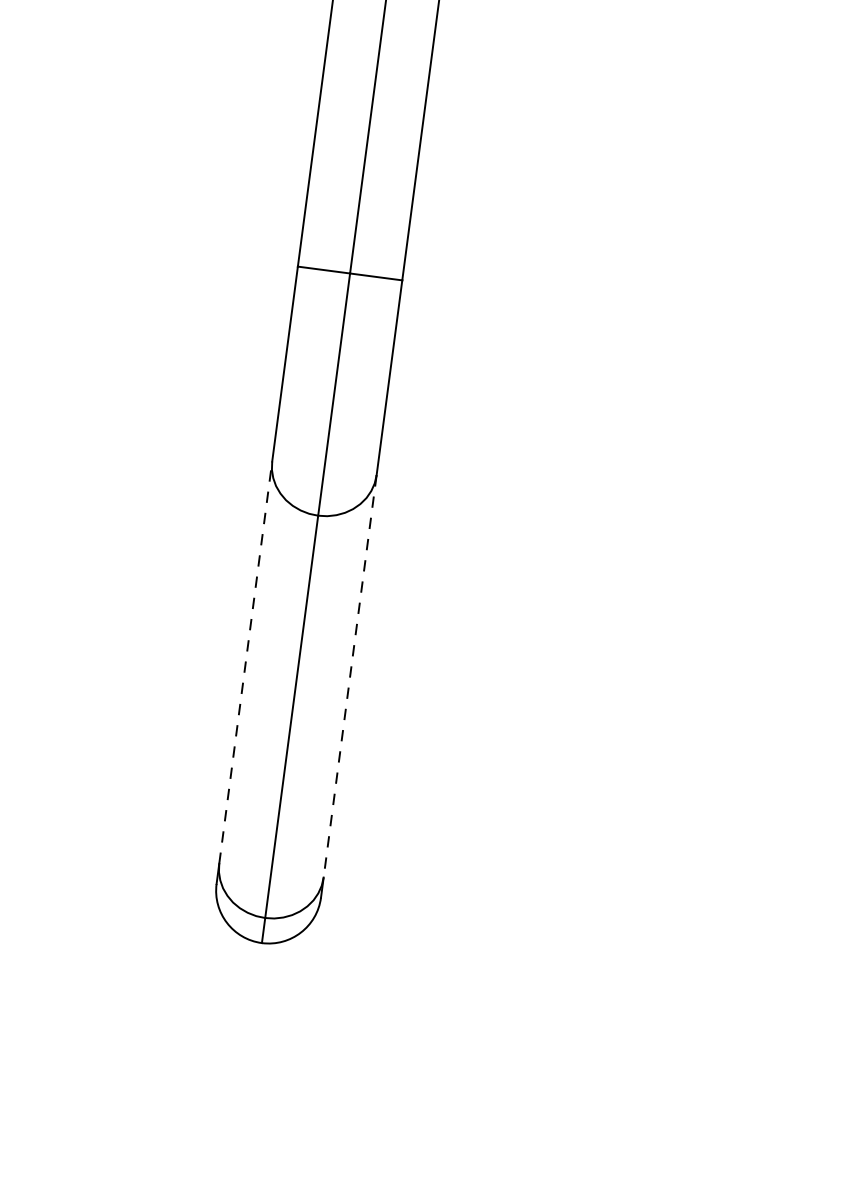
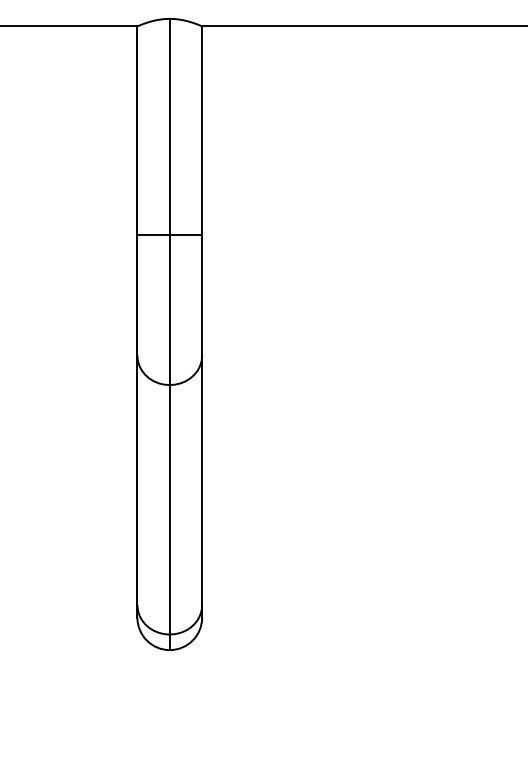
line: (245, 662) -> (137, 480), dashed -> solid
line: (350, 676) -> (202, 480), dashed -> solid

